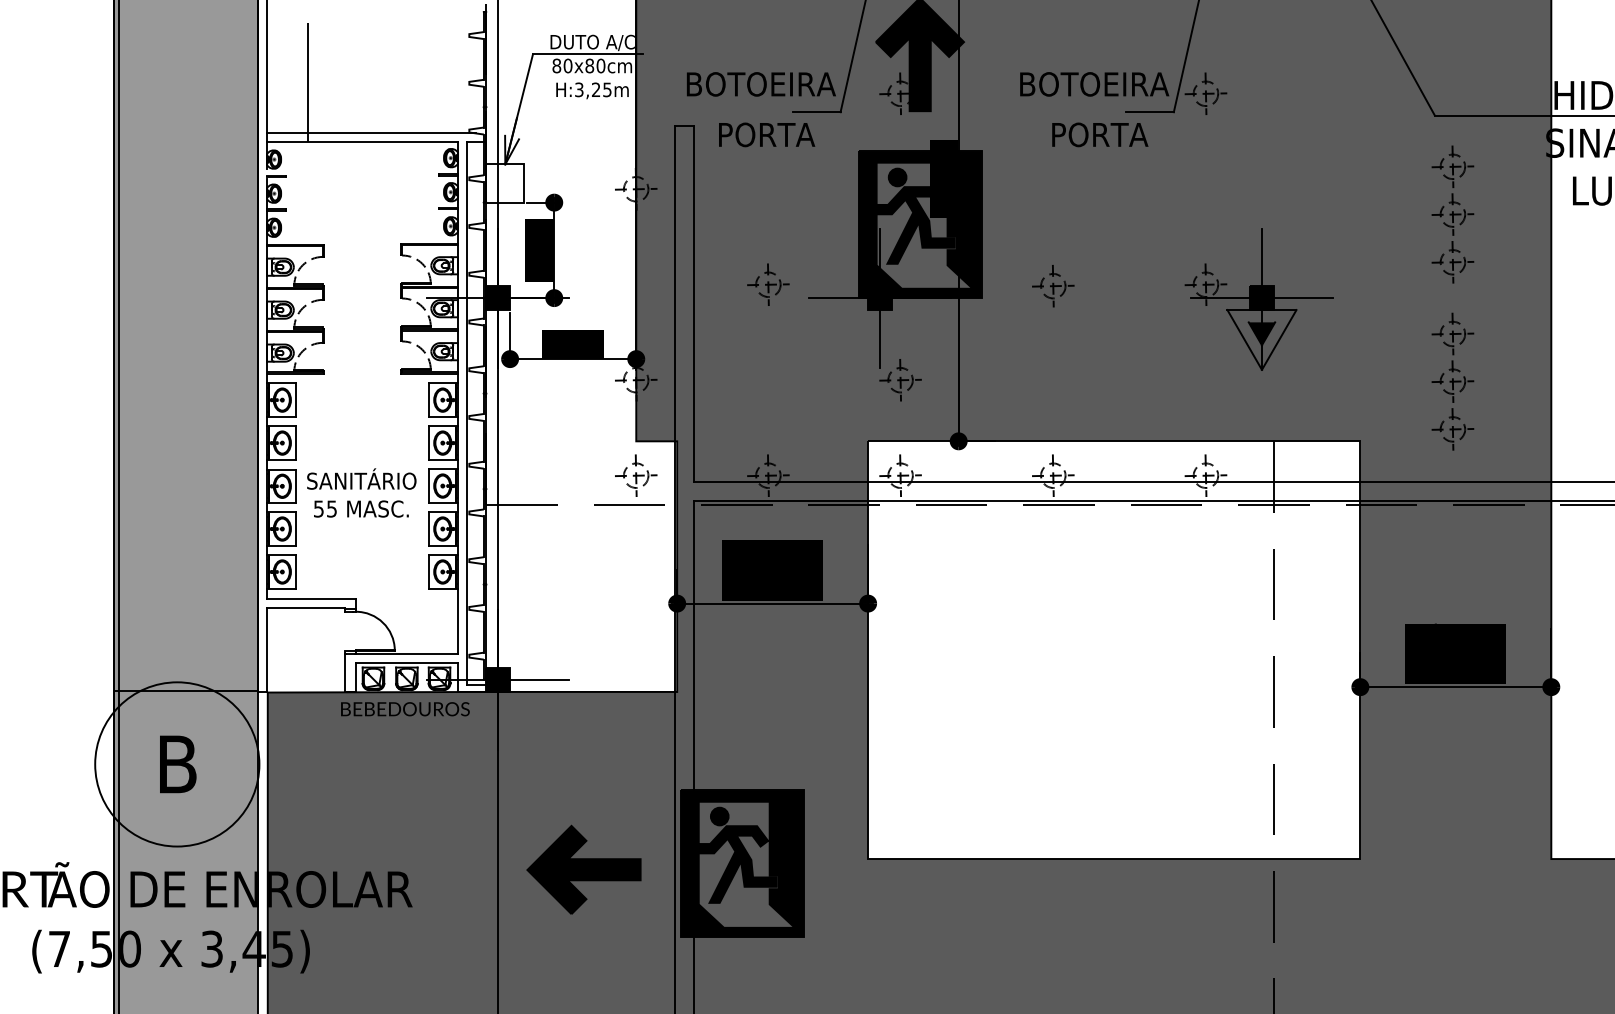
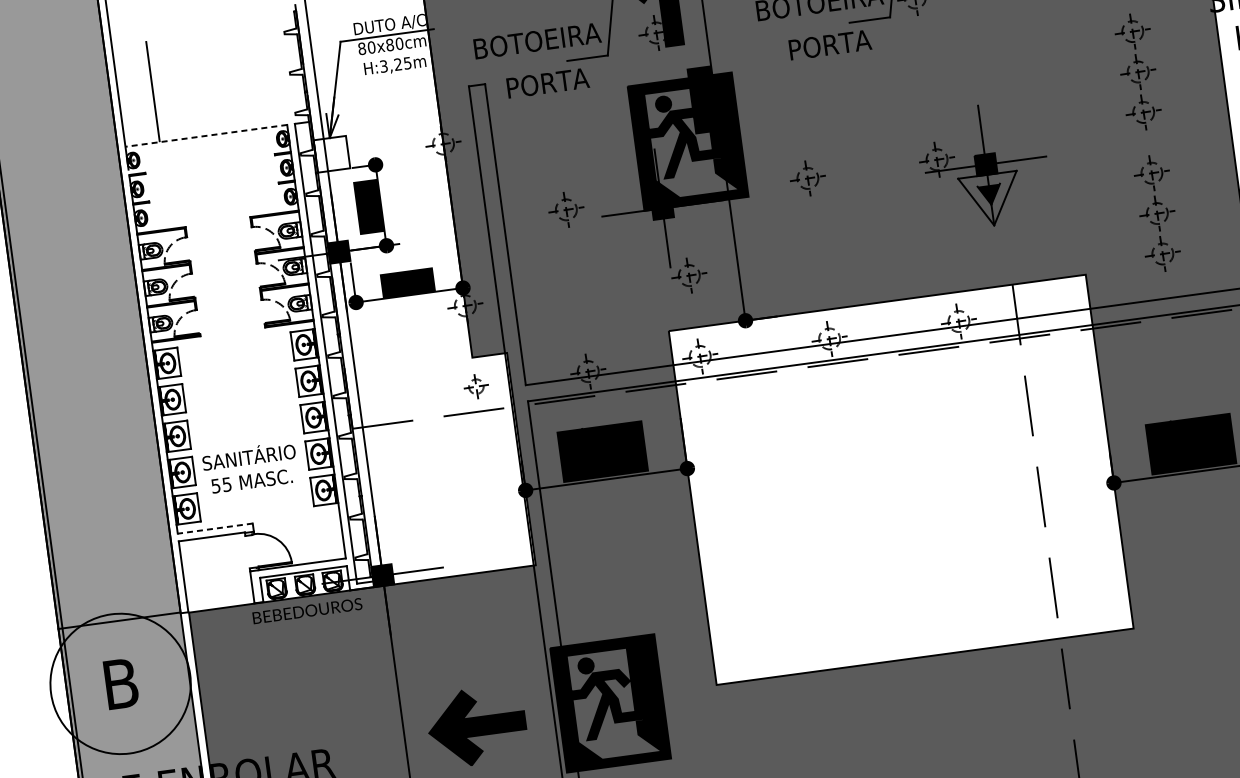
line: (371, 133) -> (212, 127), removed
line: (362, 142) -> (206, 135), solid -> dashed
part: (636, 475) -> (476, 386), size x0.7
text: (361, 492) -> (250, 467), moved
line: (310, 599) -> (214, 528), solid -> dashed

